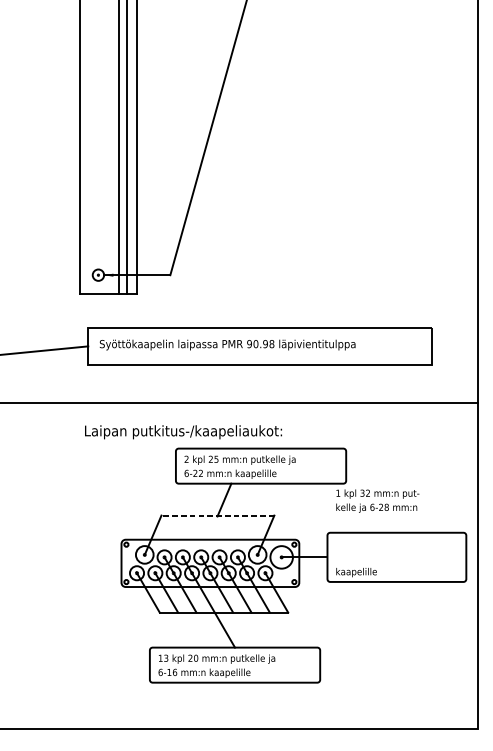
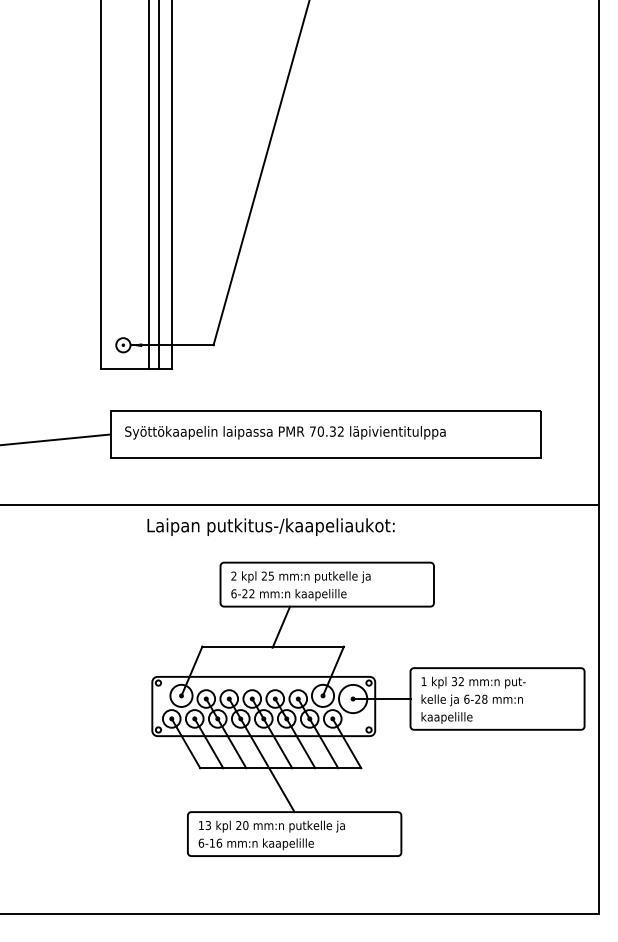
text: (260, 343) -> (326, 431), 90.98 -> 70.32
text: (183, 431) -> (270, 526), moved
text: (377, 501) -> (473, 691), moved
line: (218, 515) -> (273, 646), dashed -> solid

